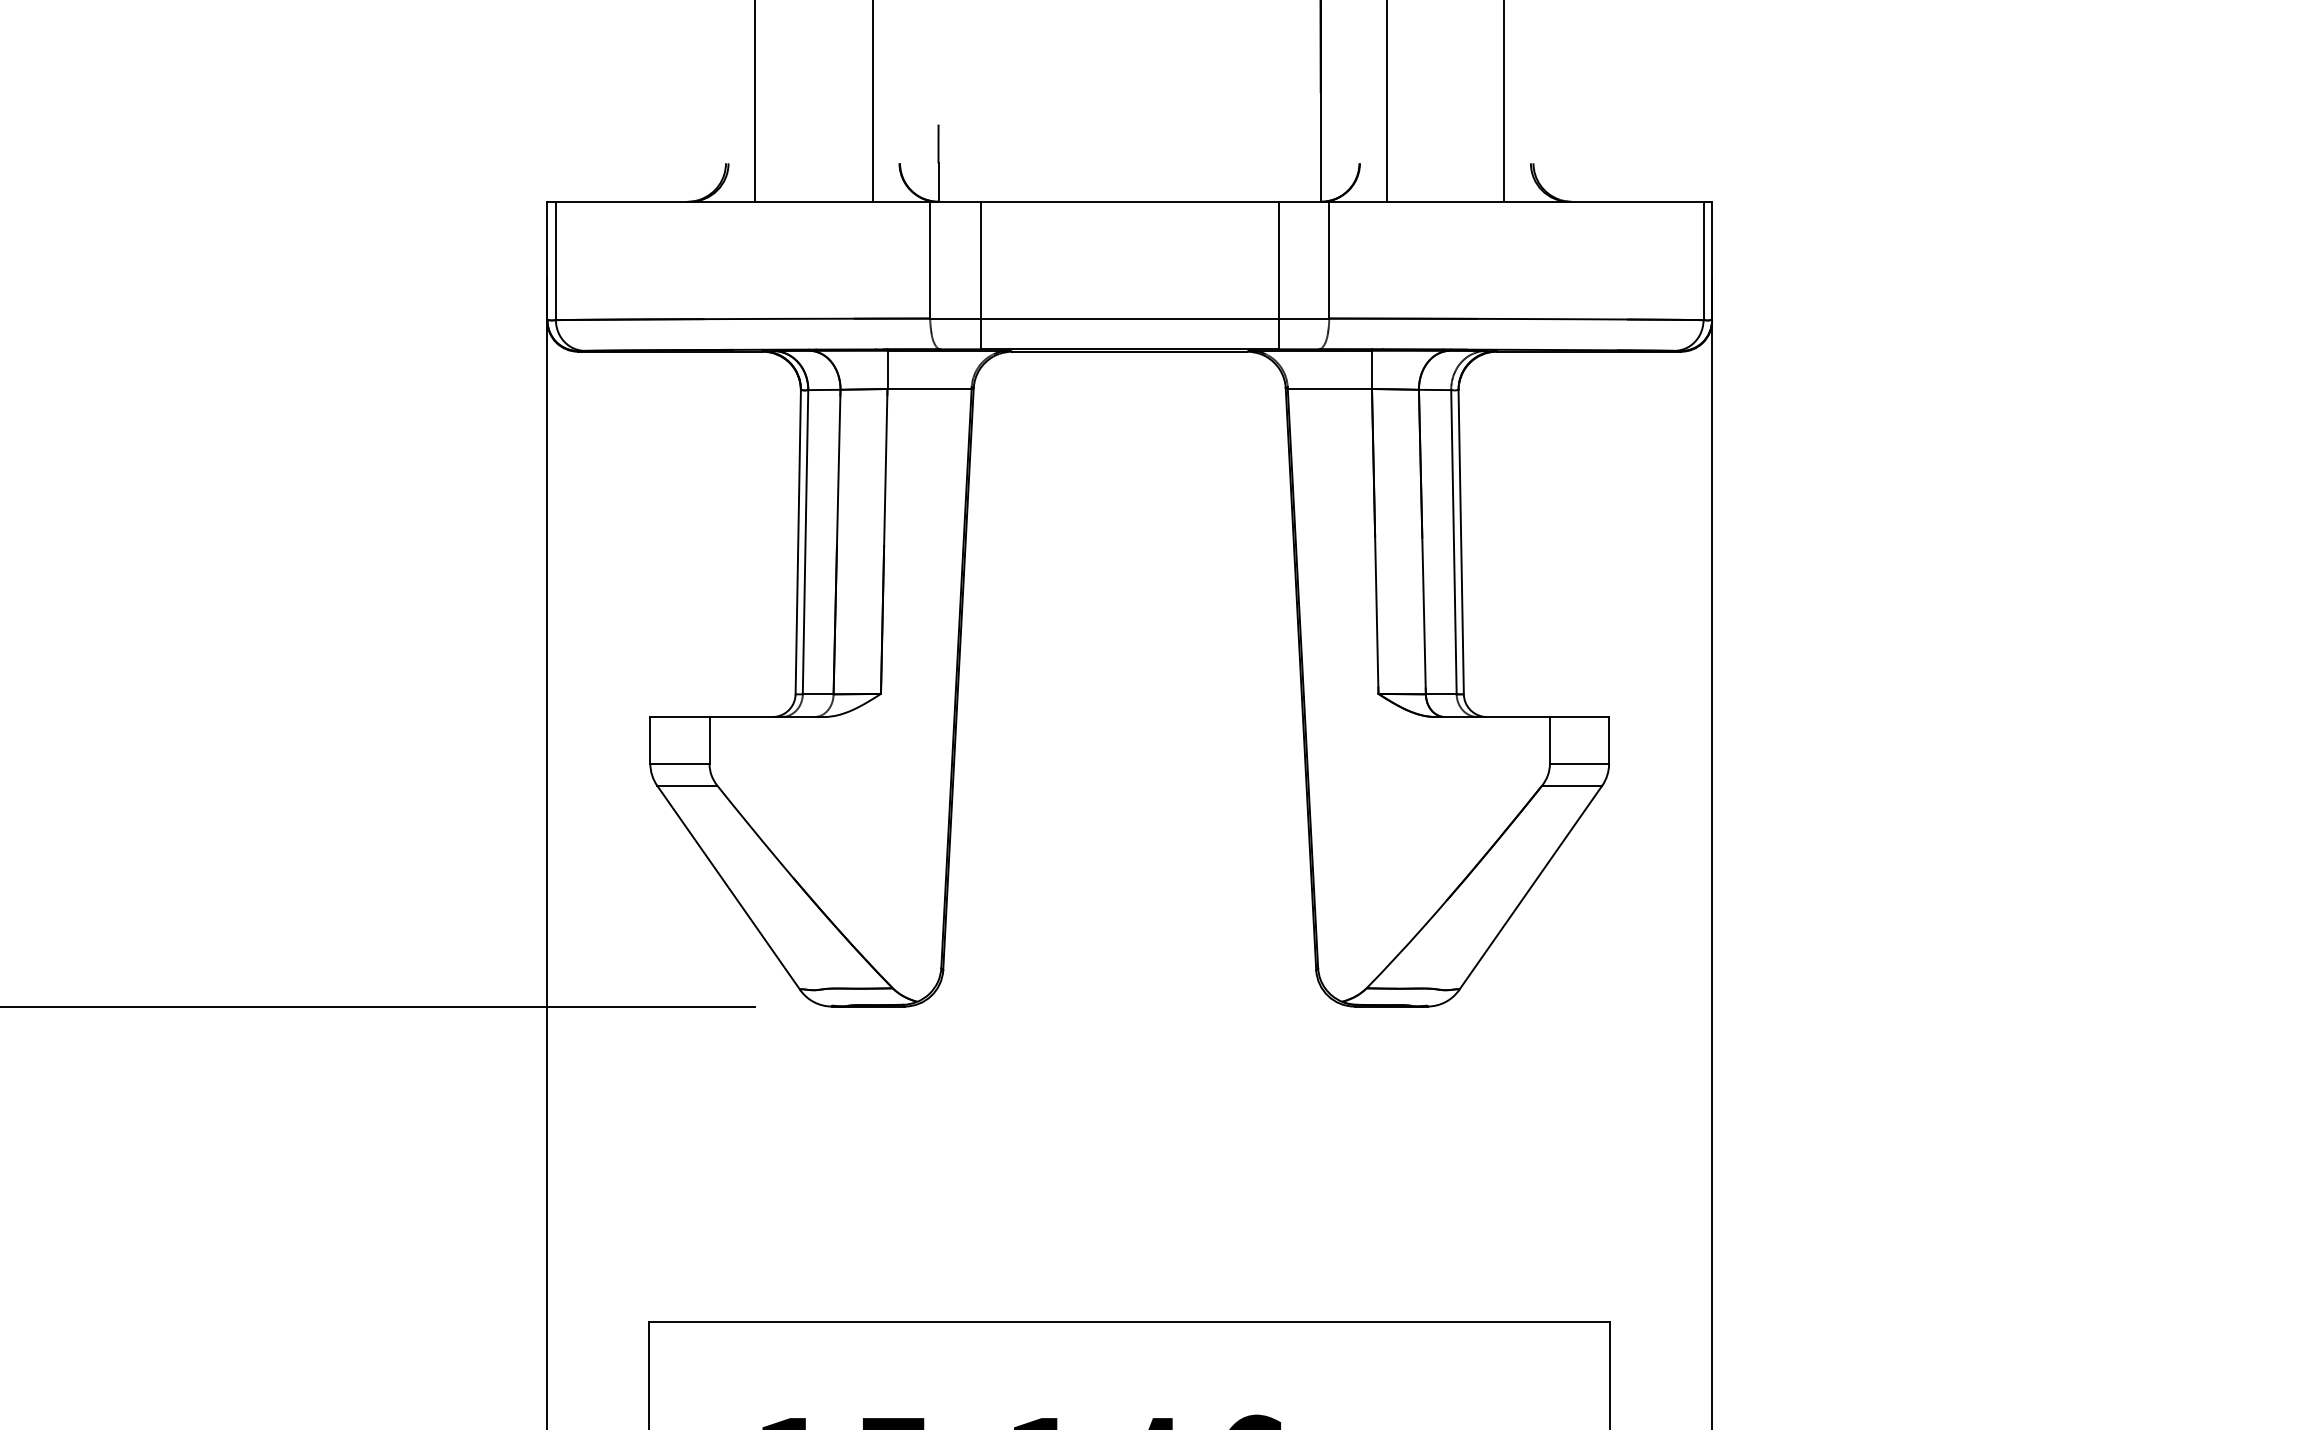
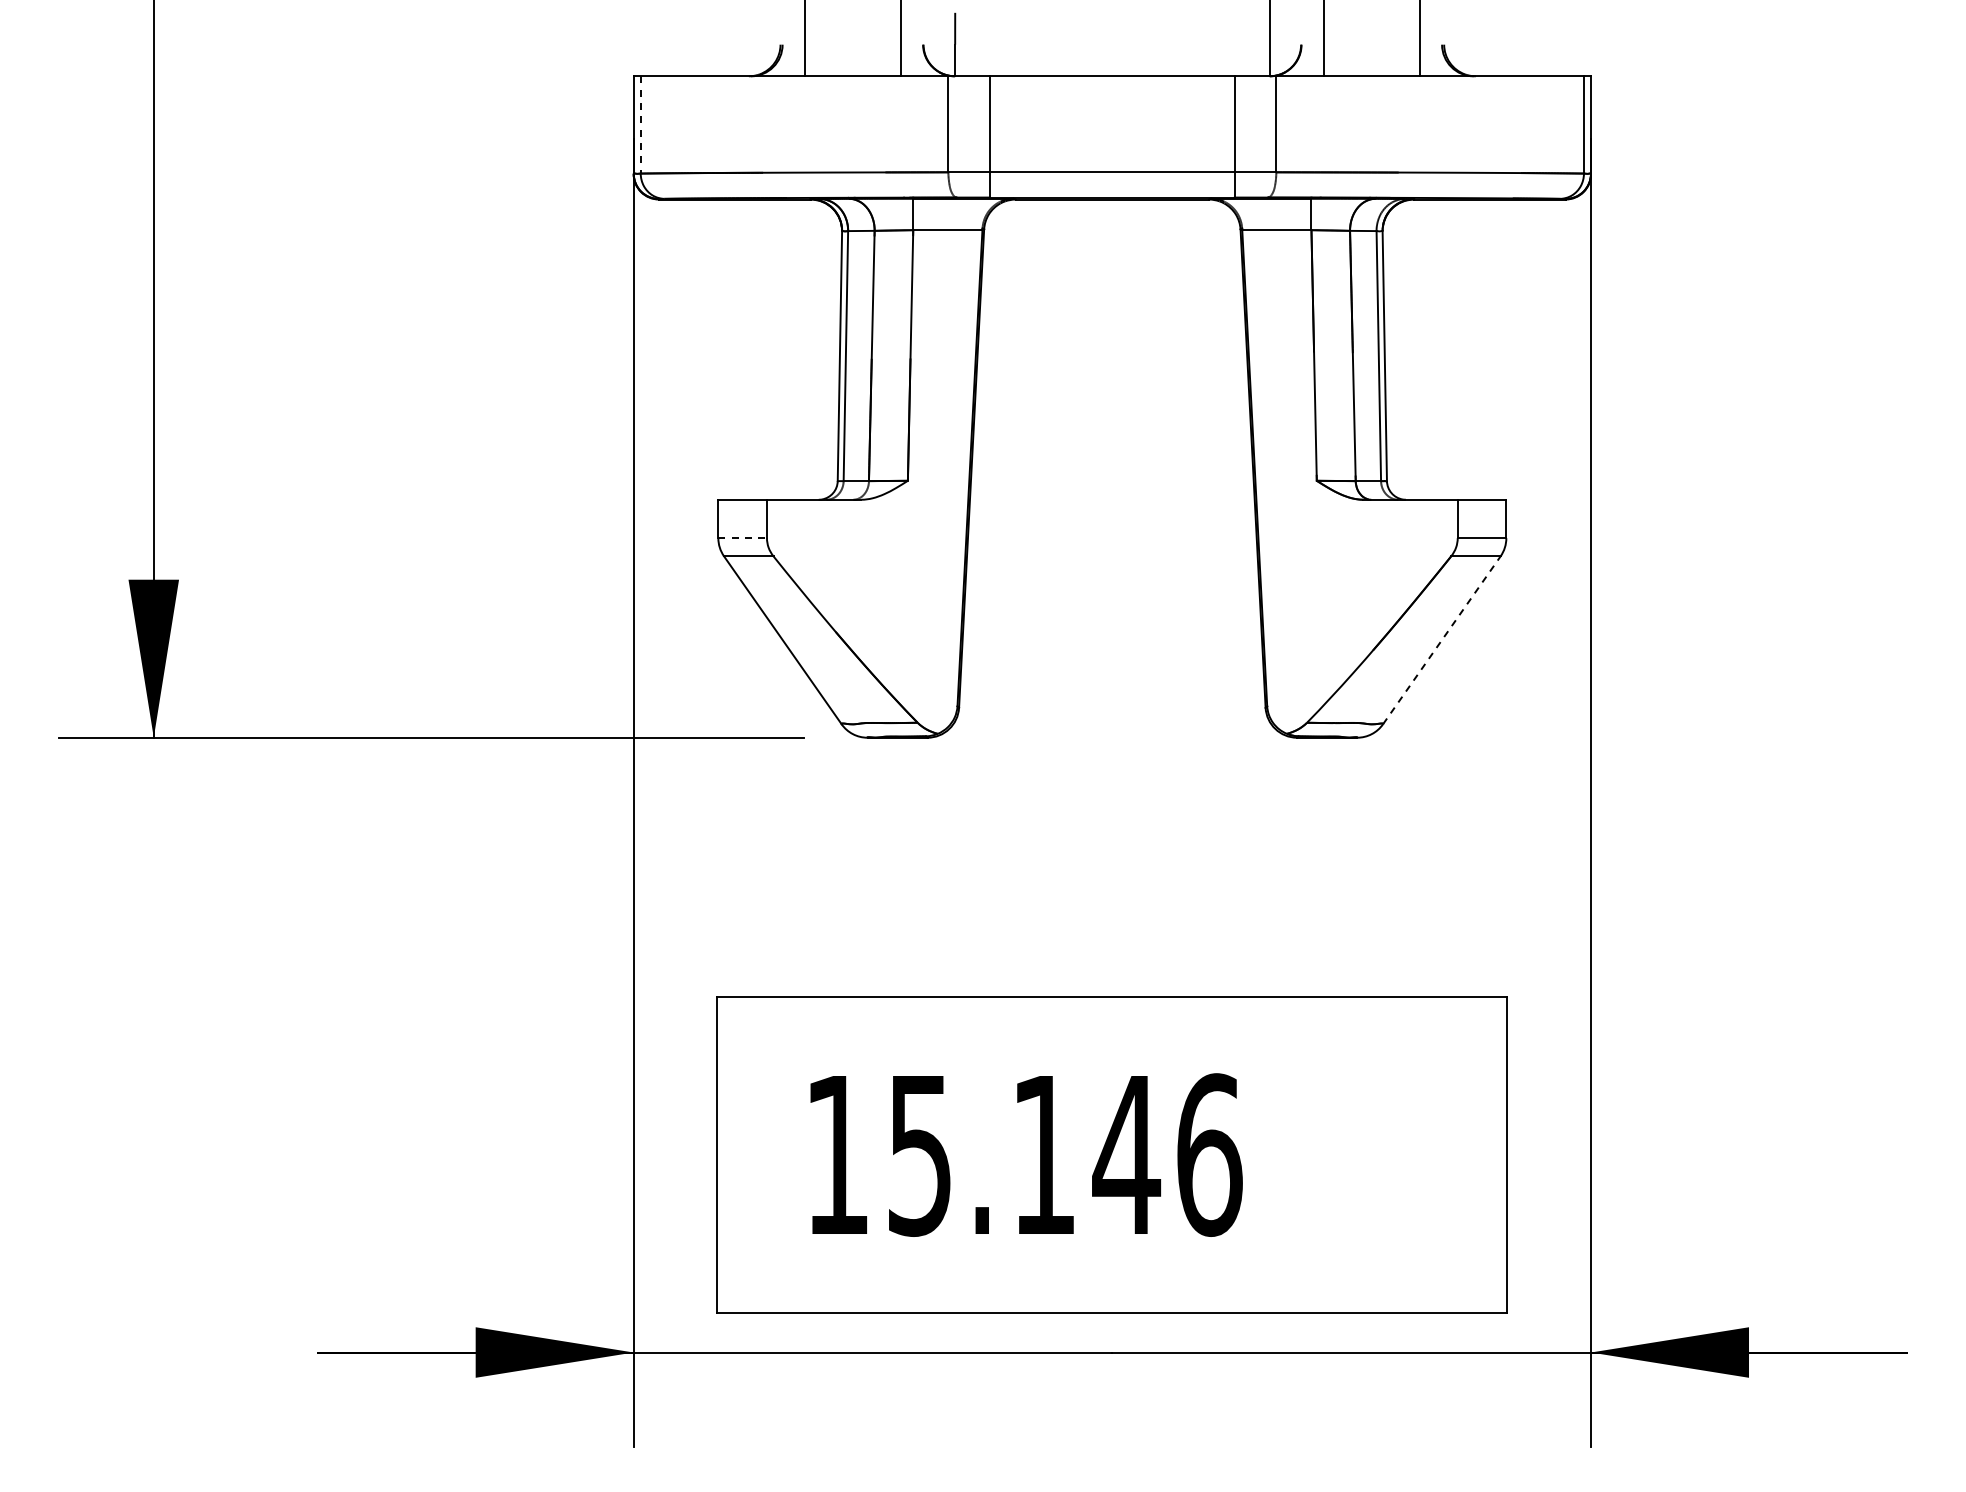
line: (555, 260) -> (640, 124), solid -> dashed
line: (680, 764) -> (743, 538), solid -> dashed
line: (1531, 887) -> (1442, 639), solid -> dashed

